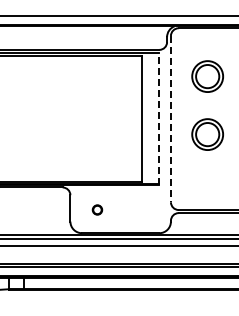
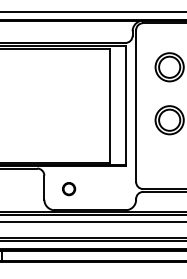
line: (159, 119) -> (125, 106), dashed -> solid
line: (170, 119) -> (135, 106), dashed -> solid
part: (97, 209) -> (69, 188), size x1.43

